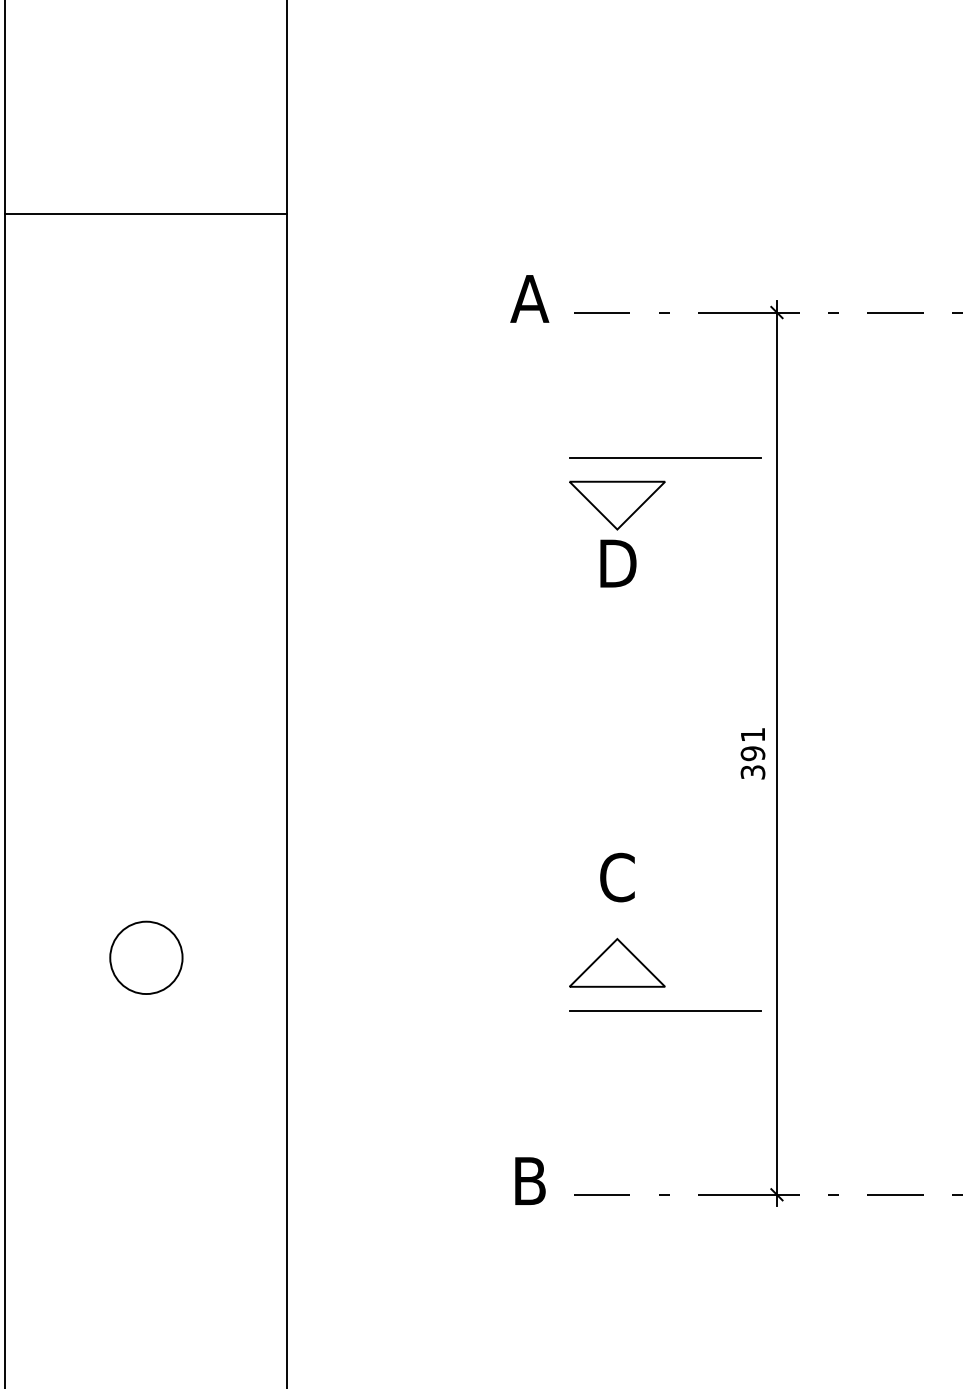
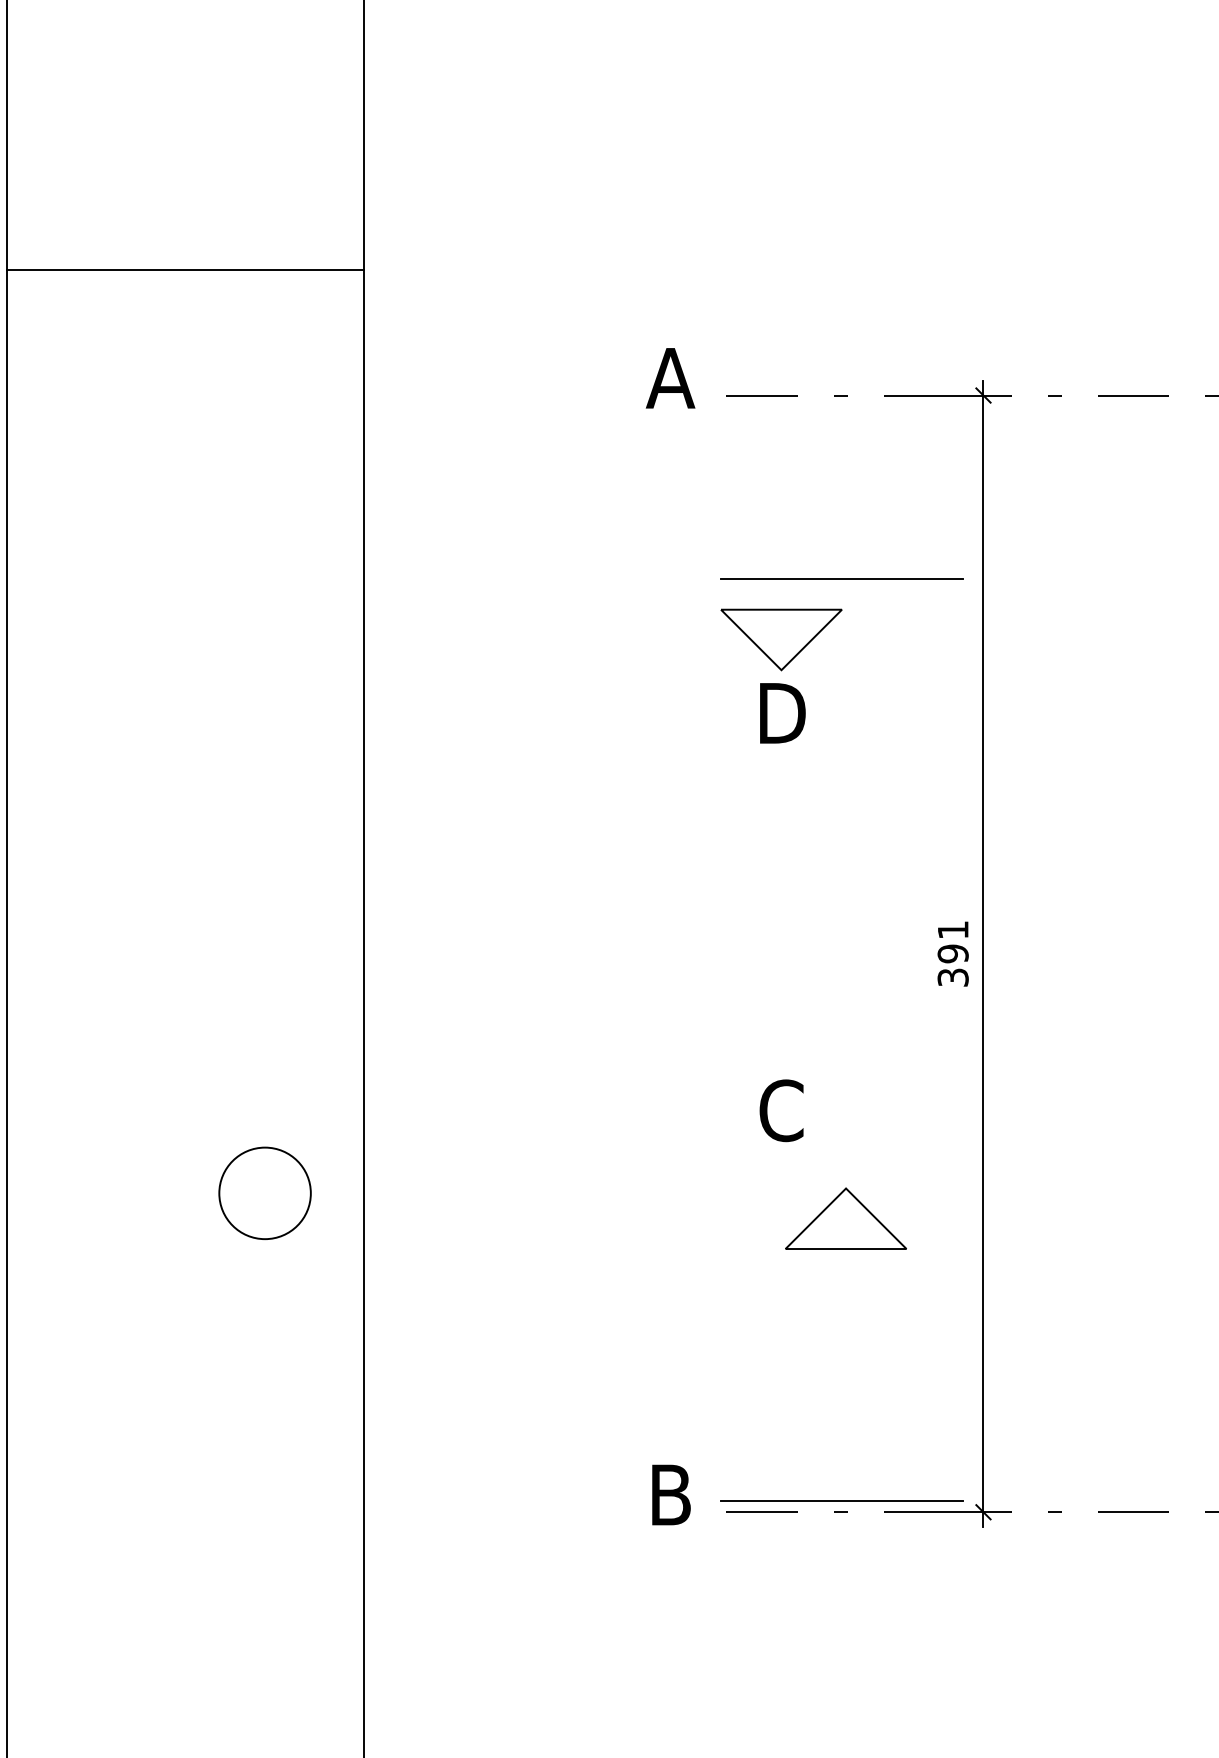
circle: (146, 957) -> (265, 1192), moved
part: (617, 962) -> (846, 1218), moved
line: (665, 1010) -> (842, 1500), moved

